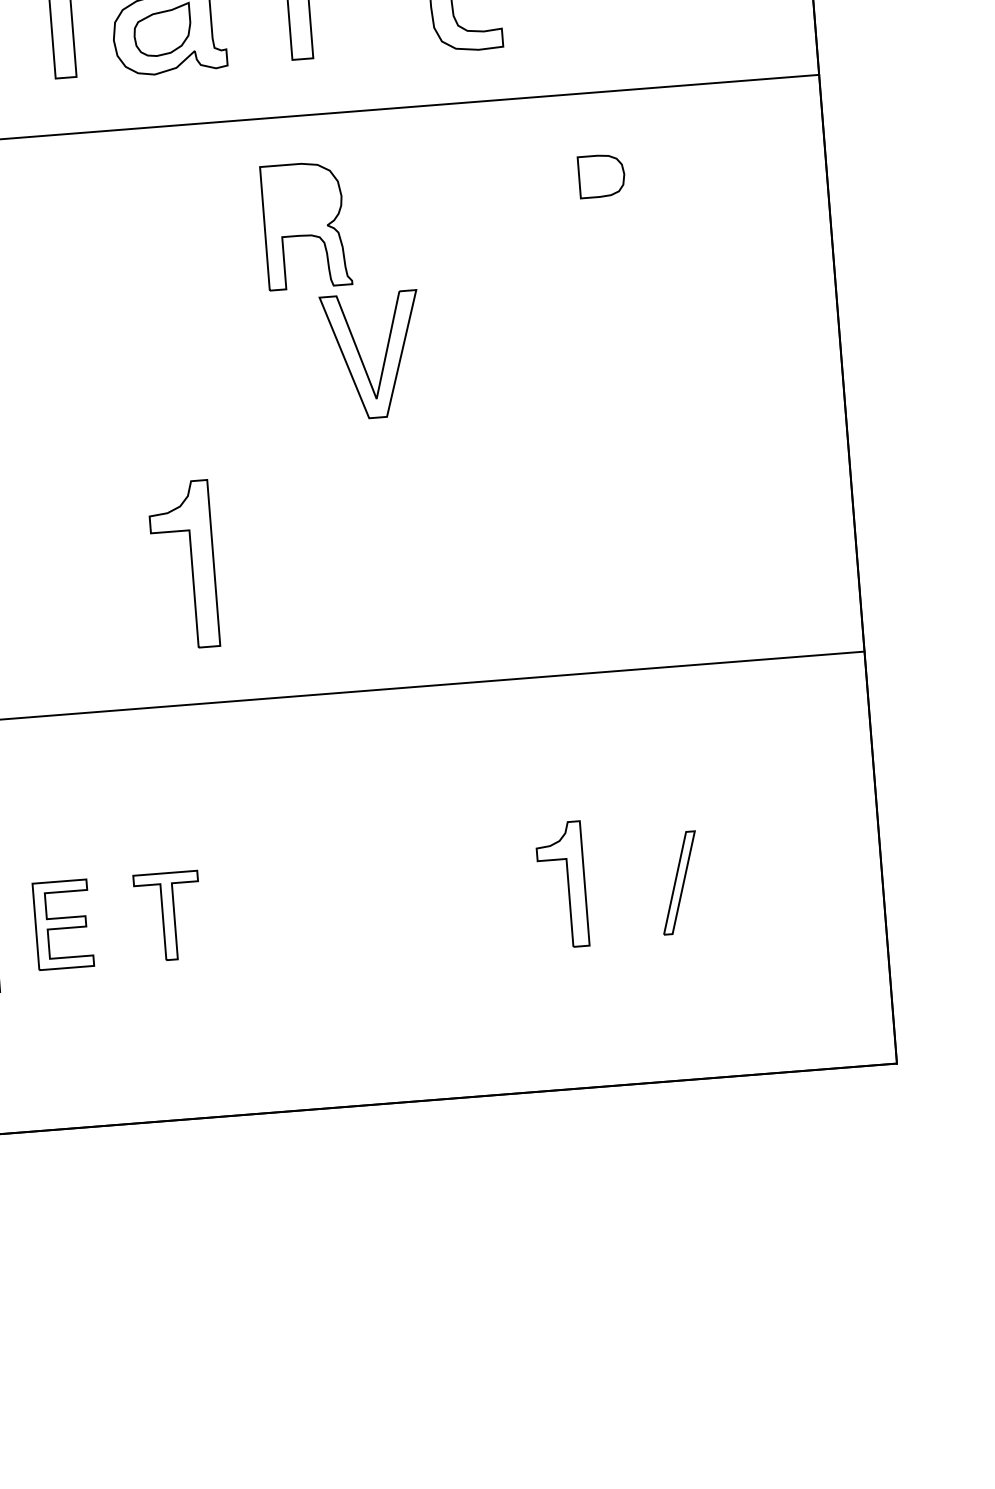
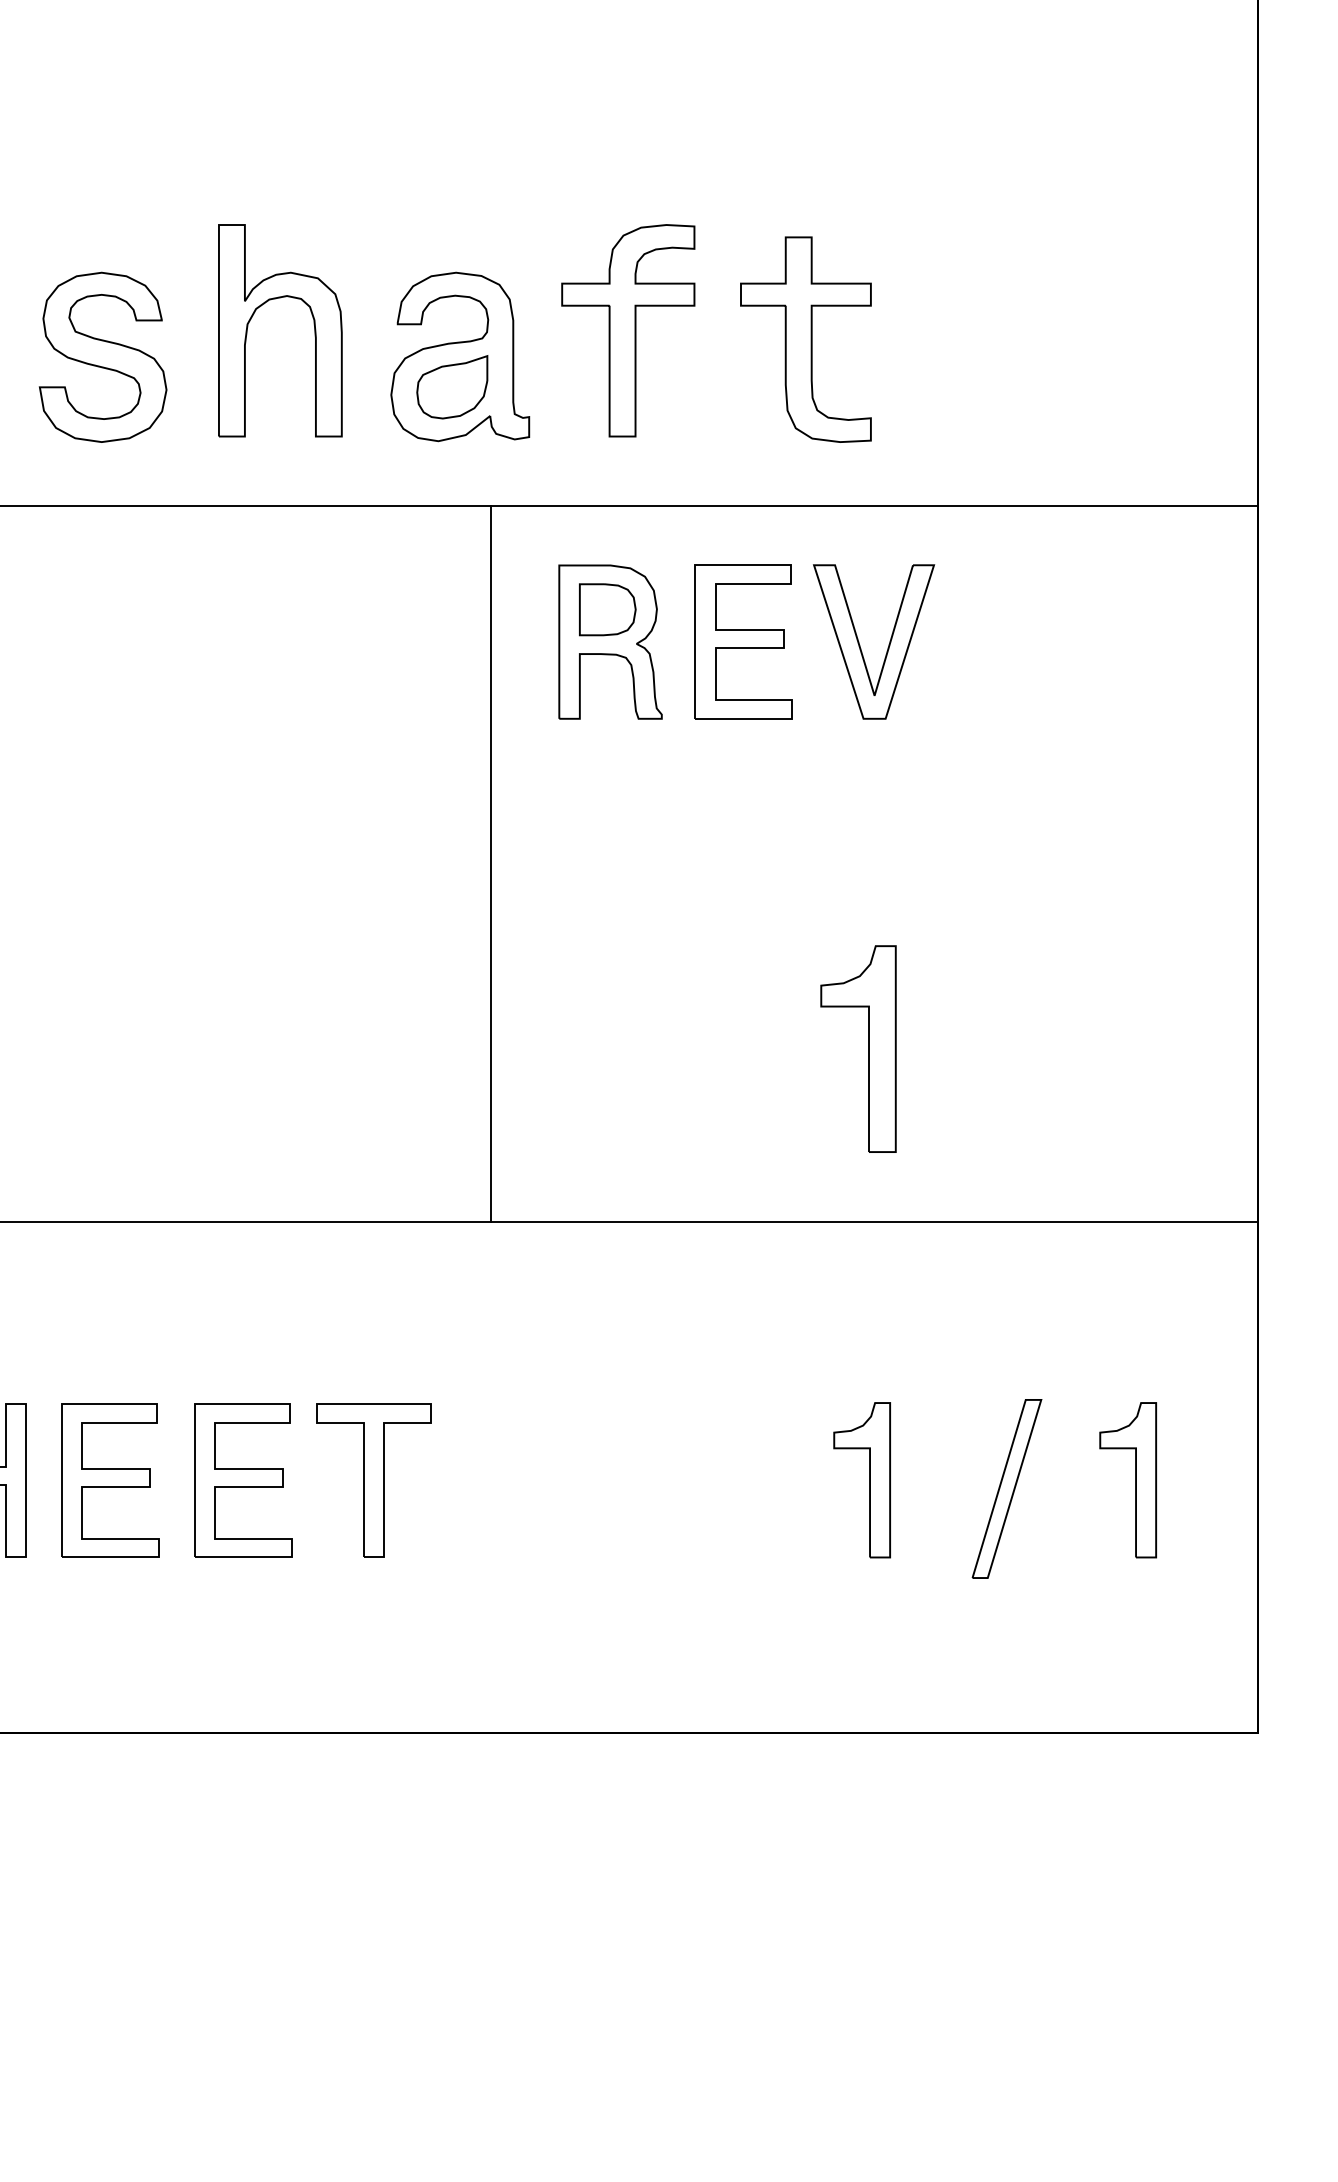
part: (601, 175) -> (607, 609), moved
part: (413, 216) -> (743, 641), added
part: (384, 356) -> (888, 644), moved
line: (223, 411) -> (490, 863), added
part: (191, 564) -> (868, 1048), moved
part: (782, 868) -> (1135, 1480), added
part: (679, 882) -> (1006, 1488), size x1.43
part: (168, 916) -> (373, 1480), size x1.43
part: (63, 924) -> (243, 1480), size x1.43

